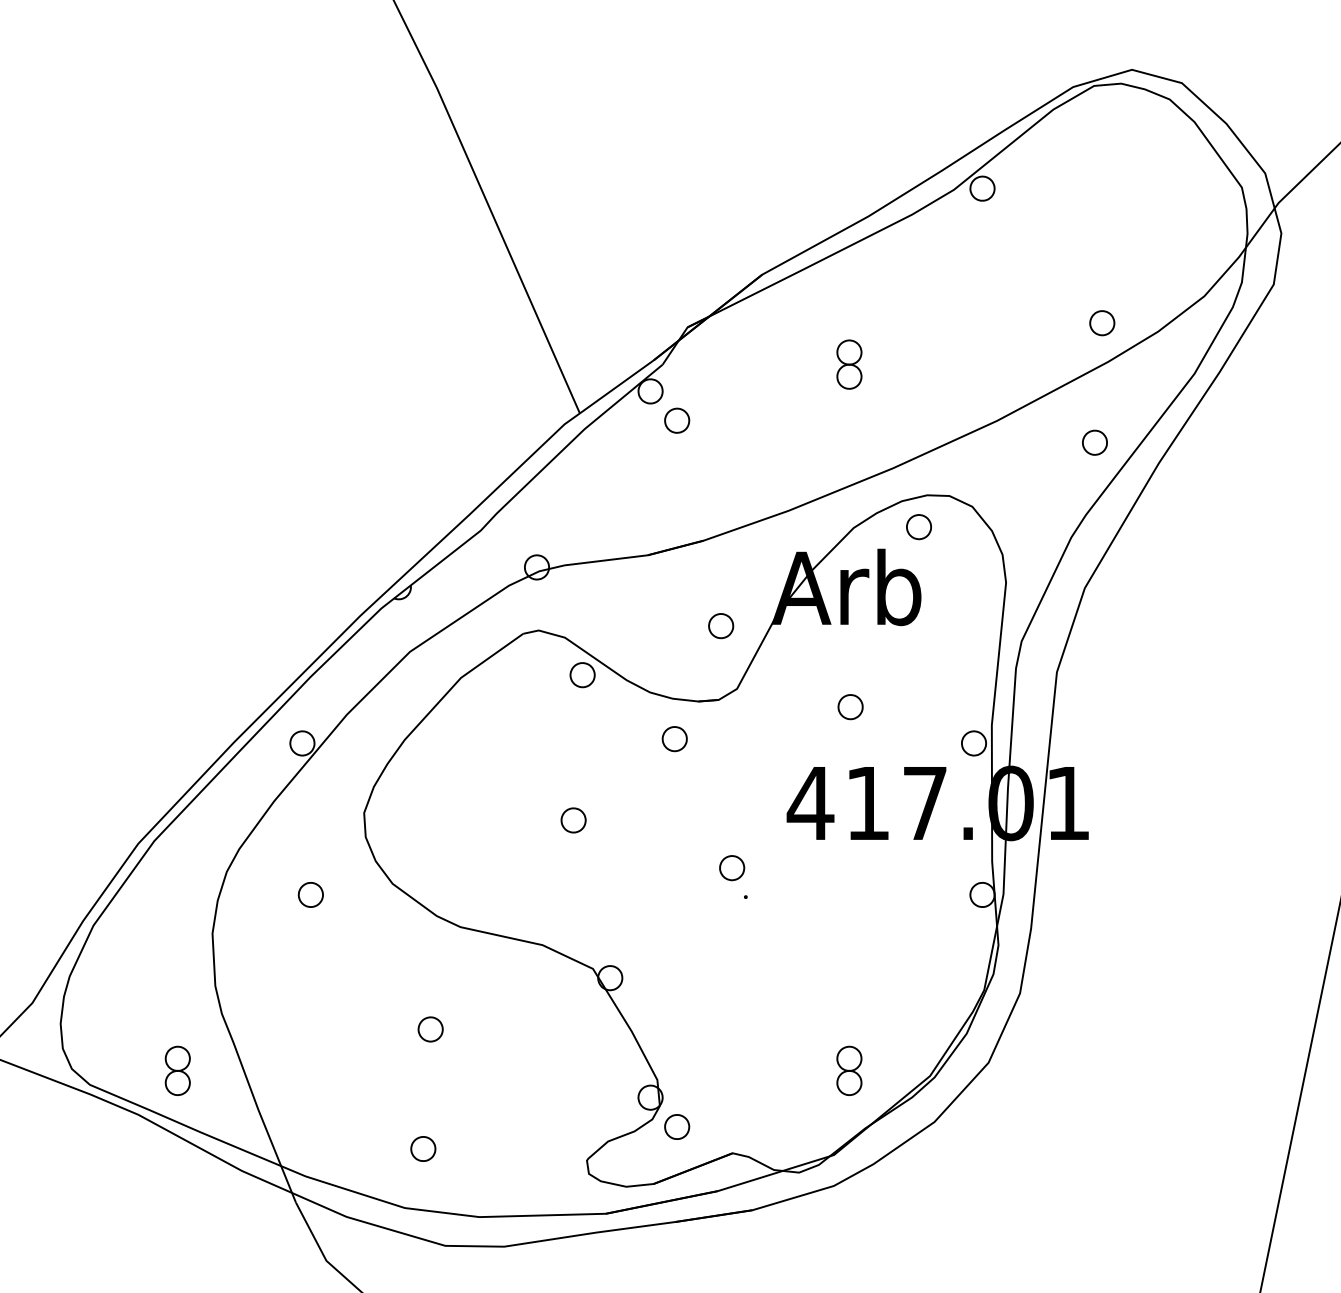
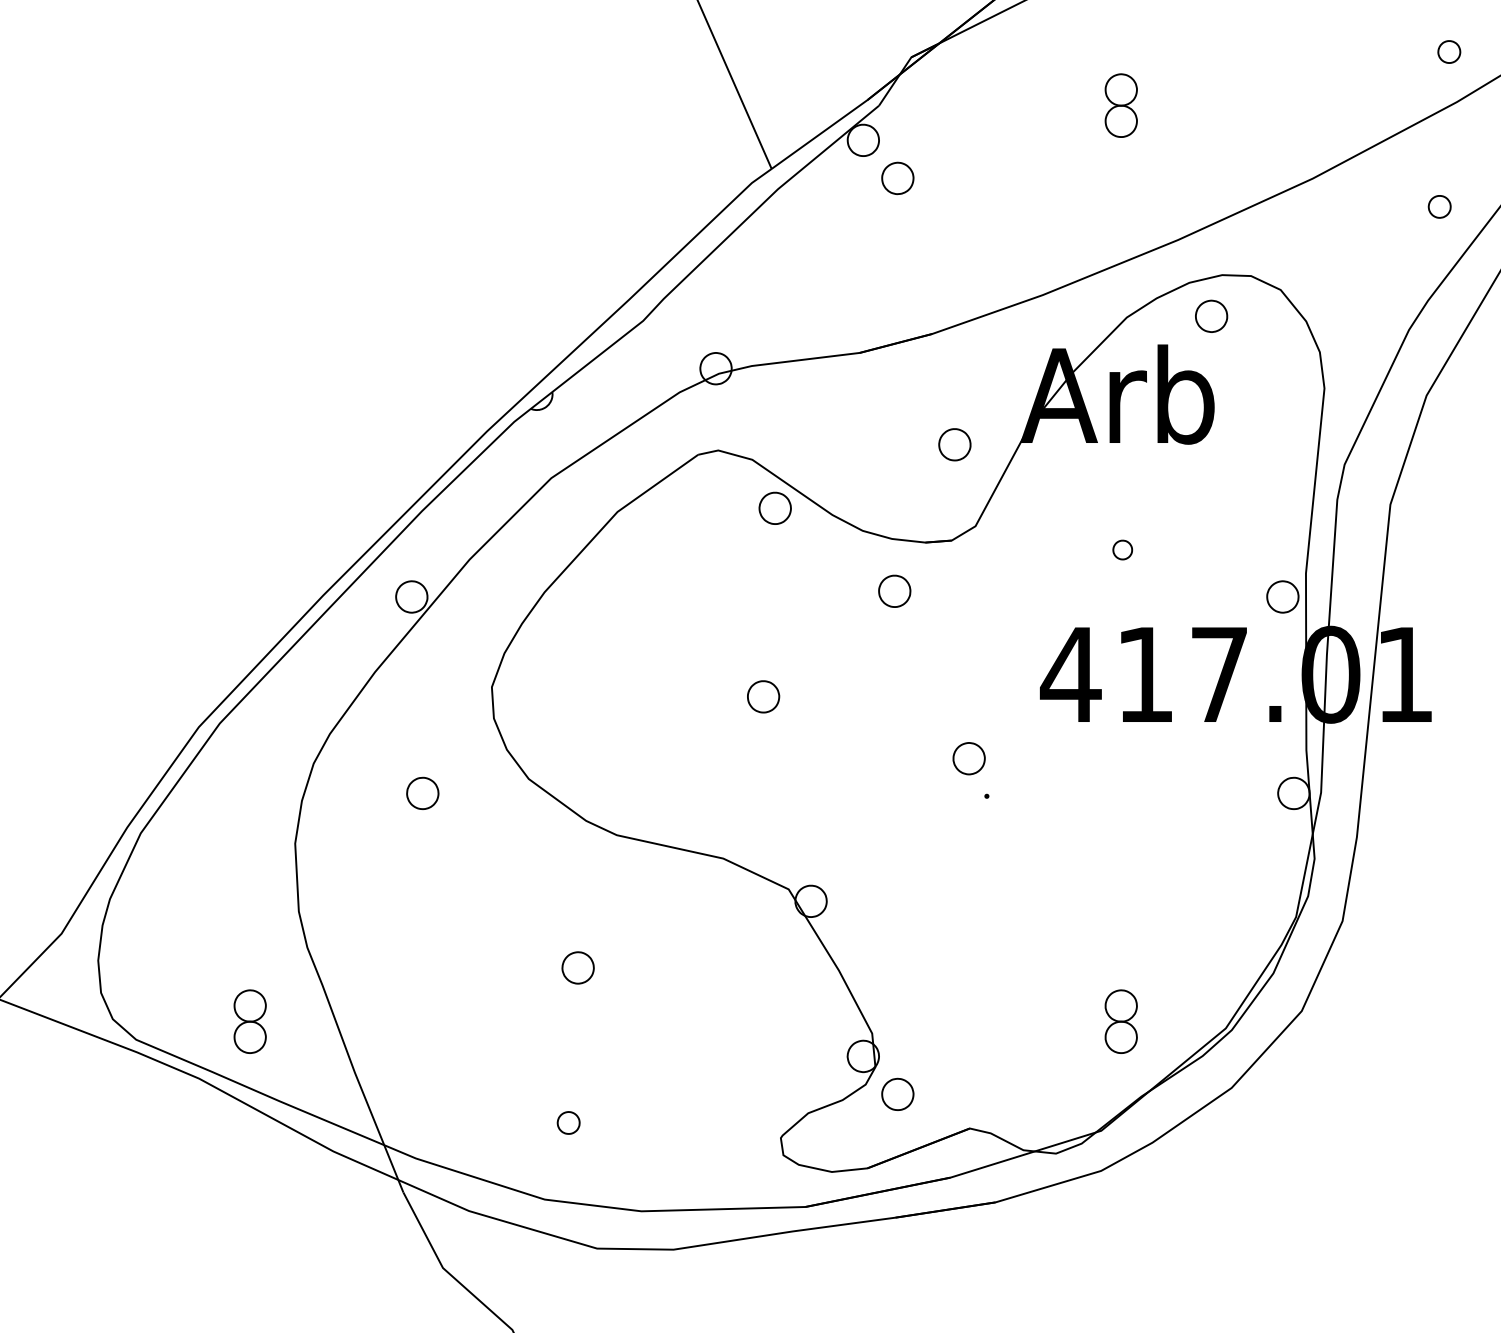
part: (1102, 323) -> (1449, 52), size x0.7
part: (1094, 442) -> (1439, 206), size x0.7
part: (850, 707) -> (1122, 550), size x0.6
part: (423, 1148) -> (568, 1122), size x0.7

